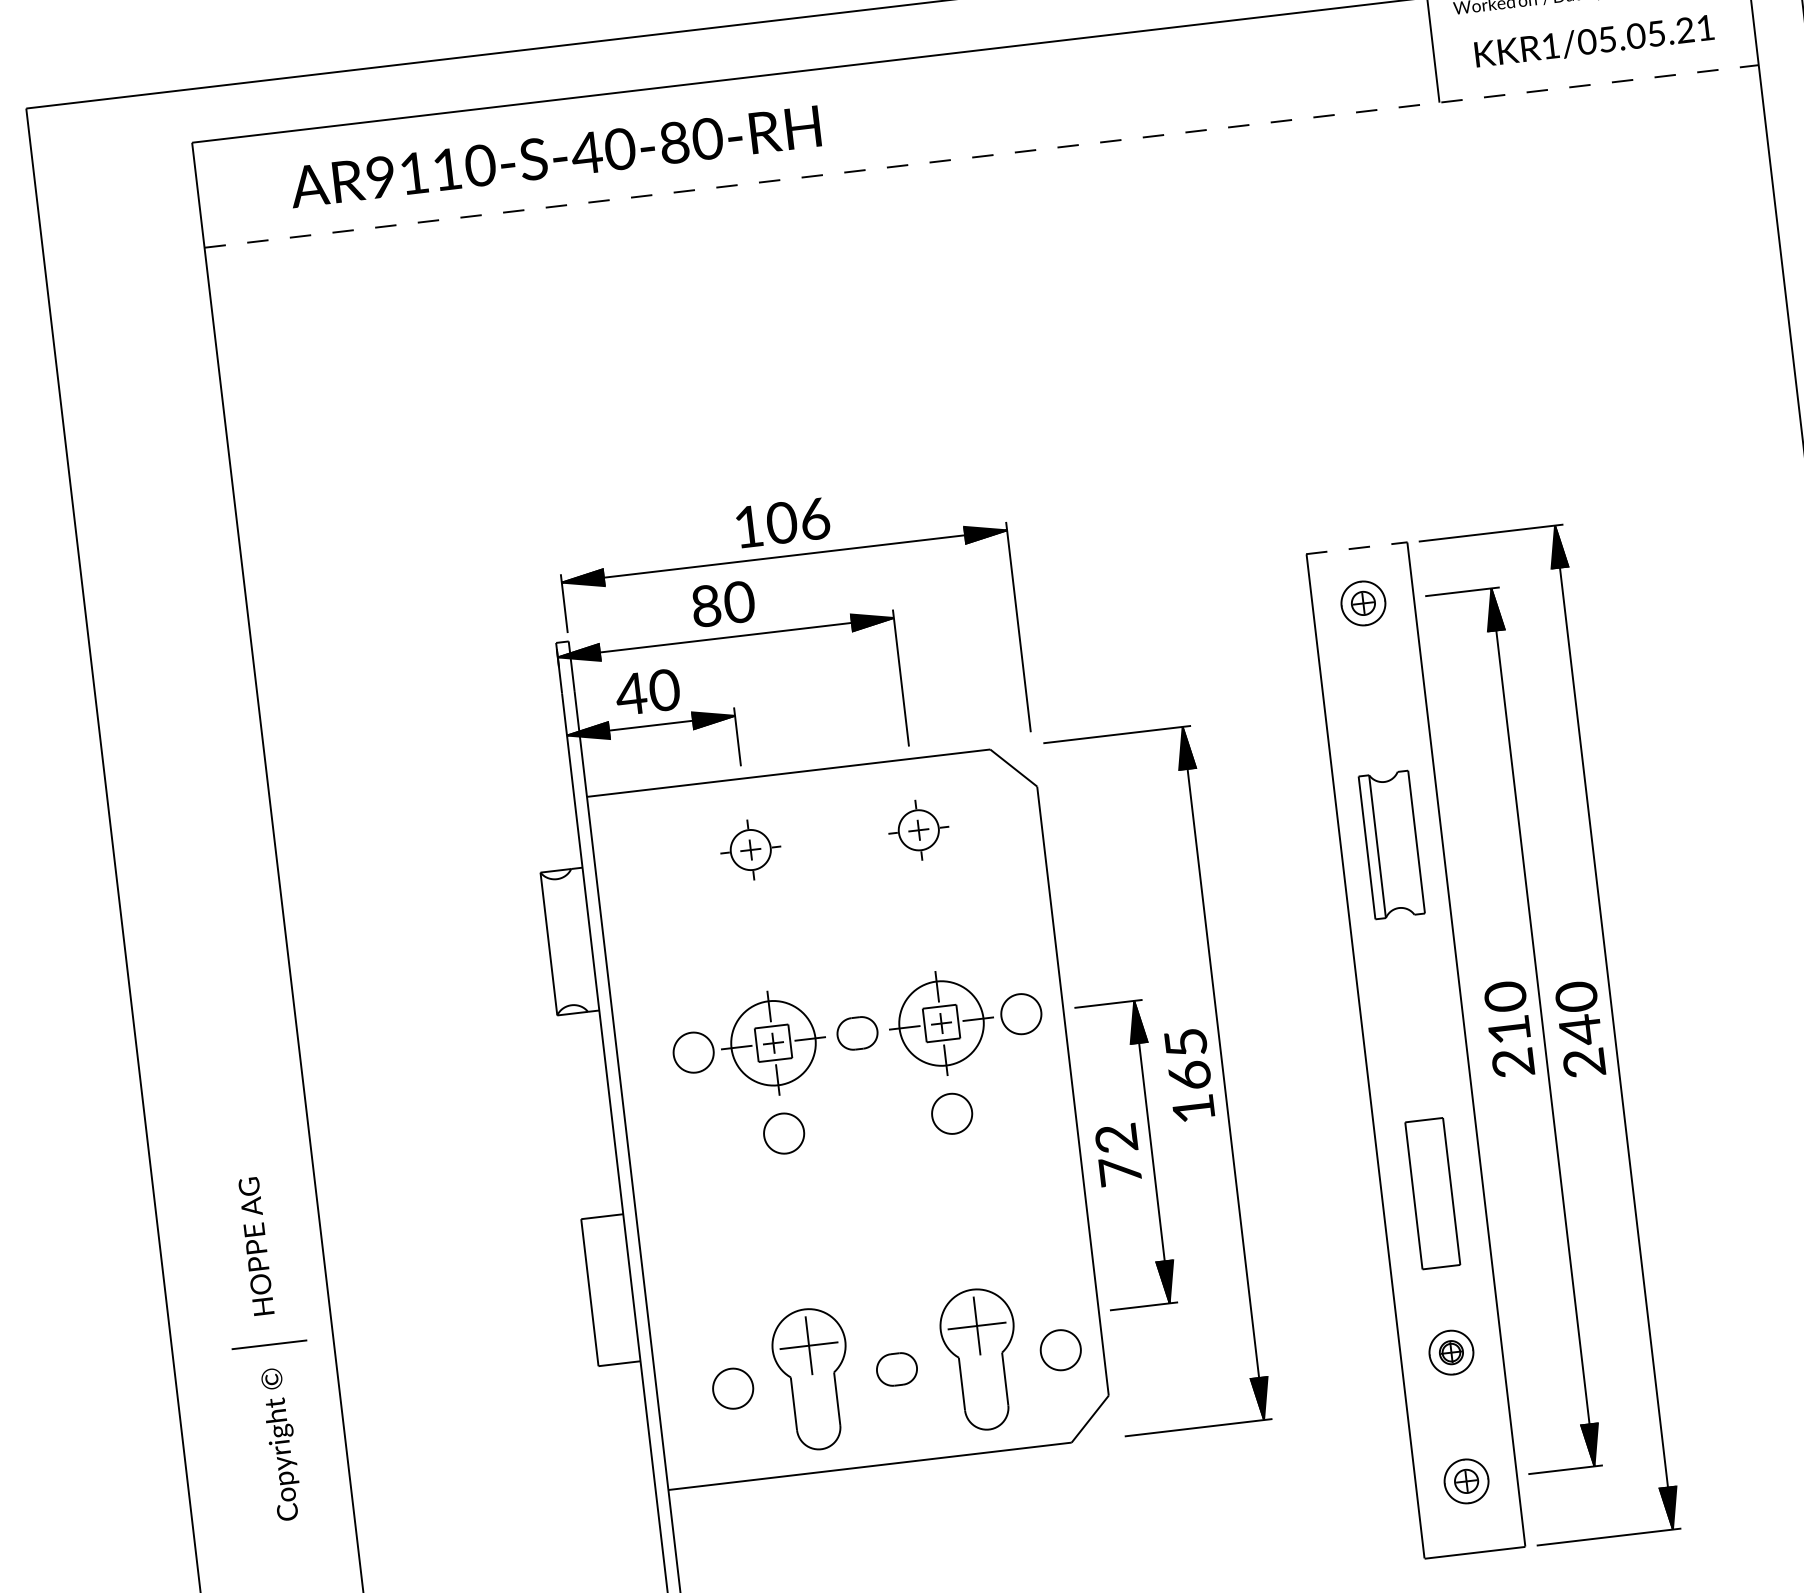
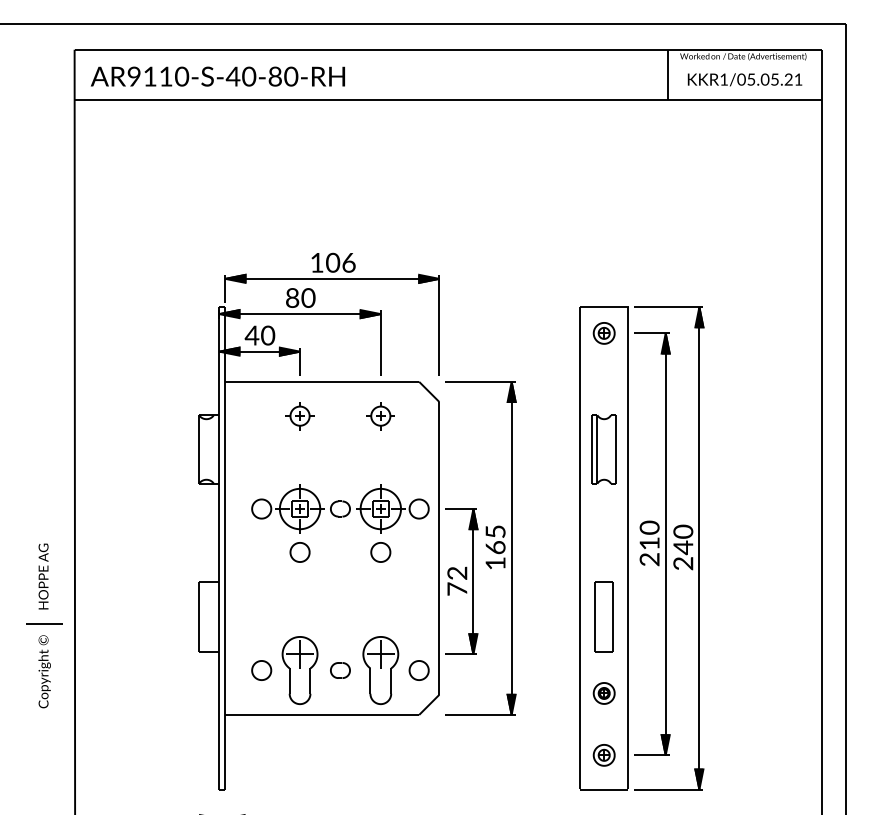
text: (554, 156) -> (217, 76), moved
line: (982, 156) -> (448, 100), dashed -> solid
line: (1357, 547) -> (604, 306), dashed -> solid

